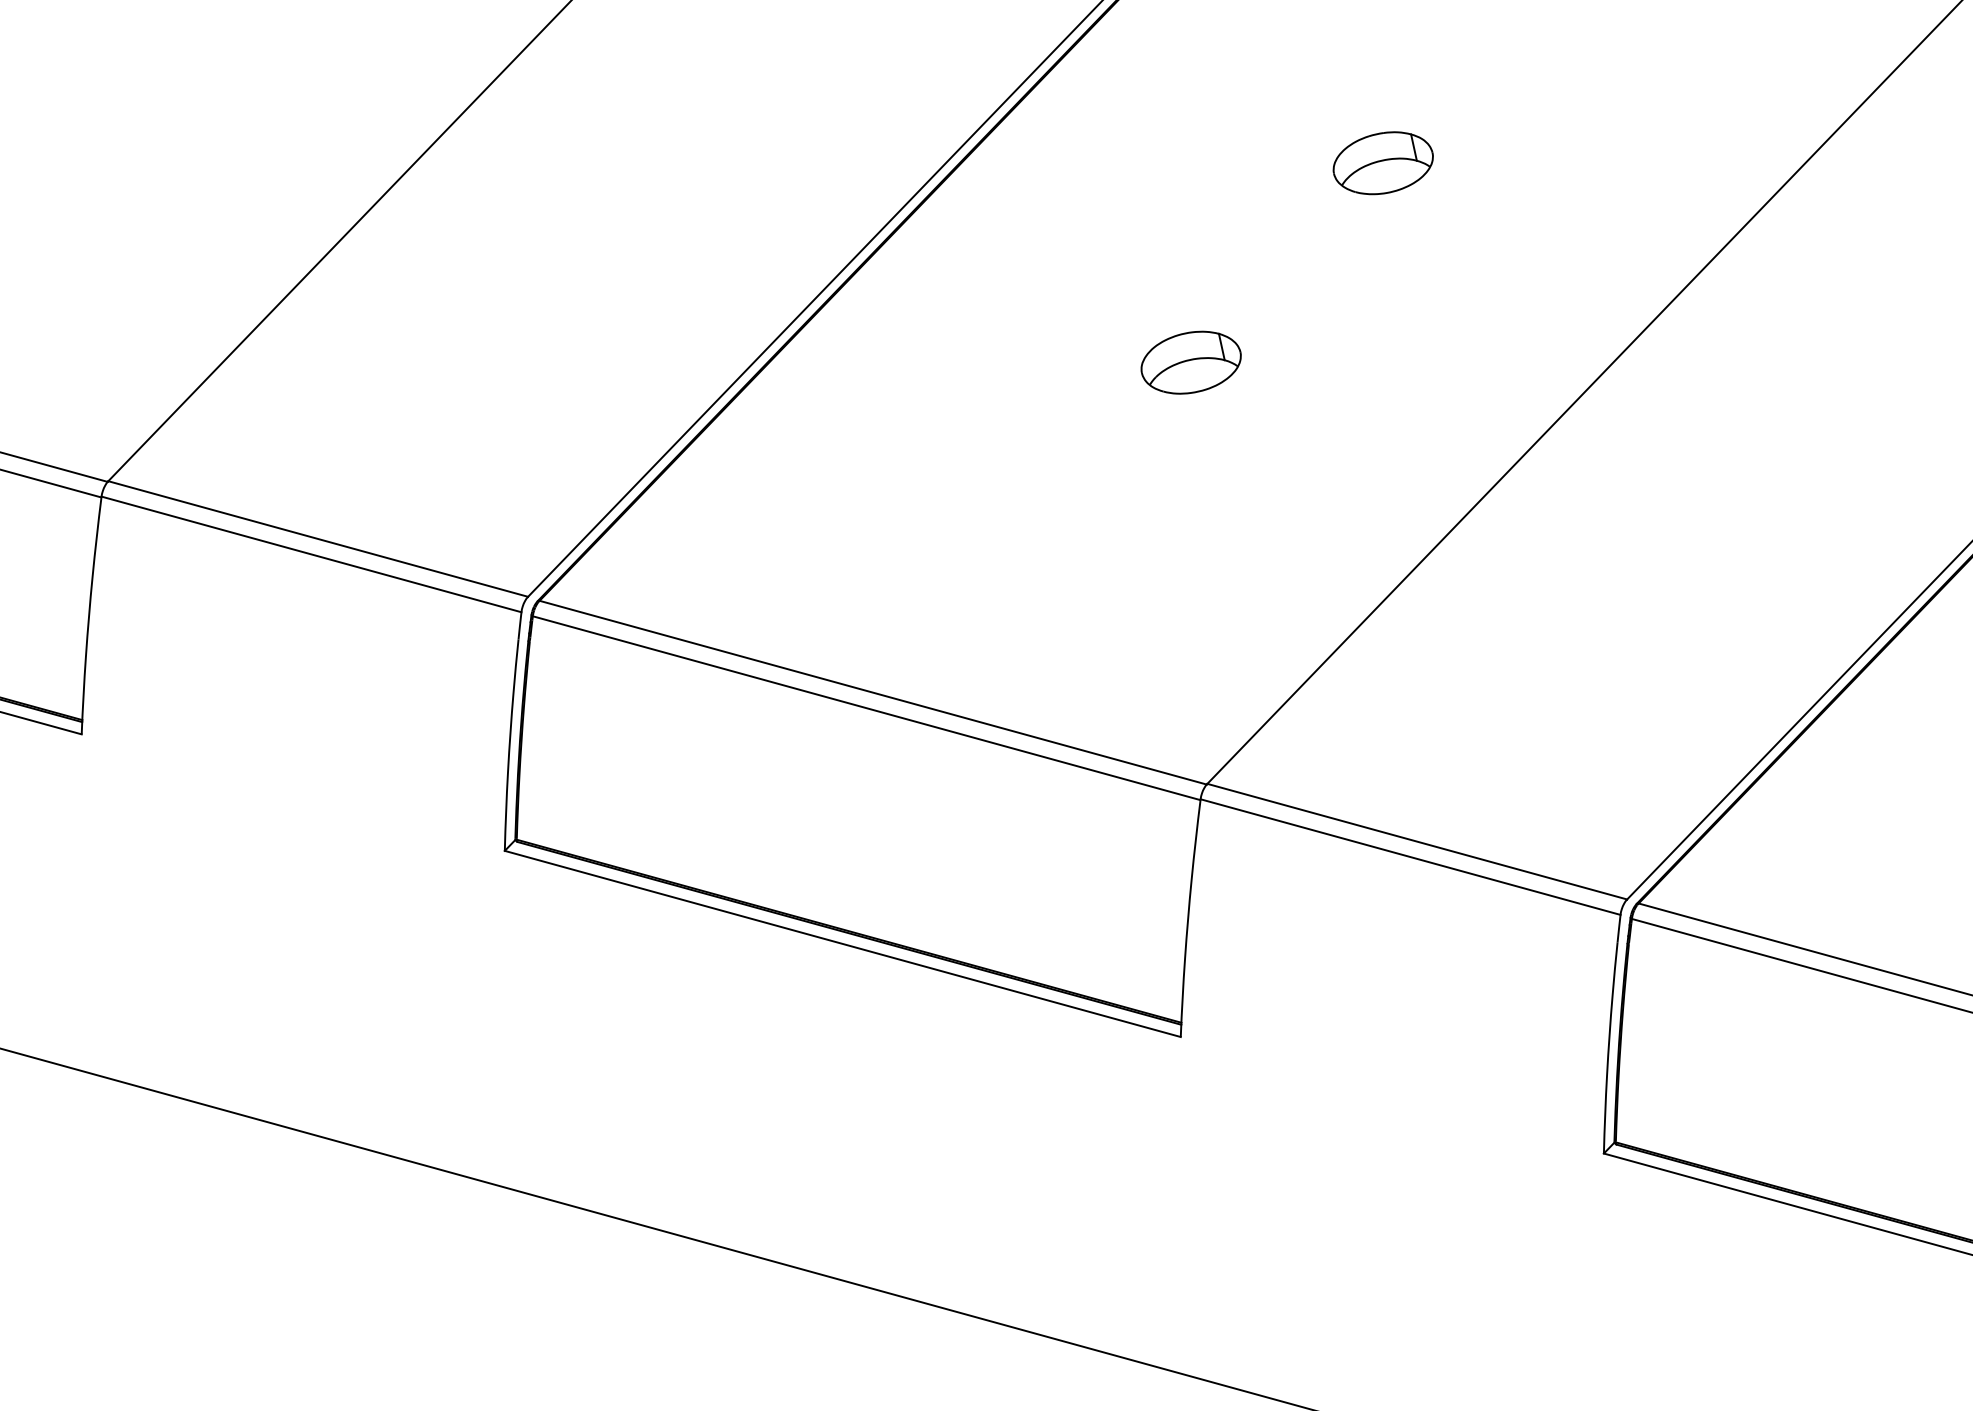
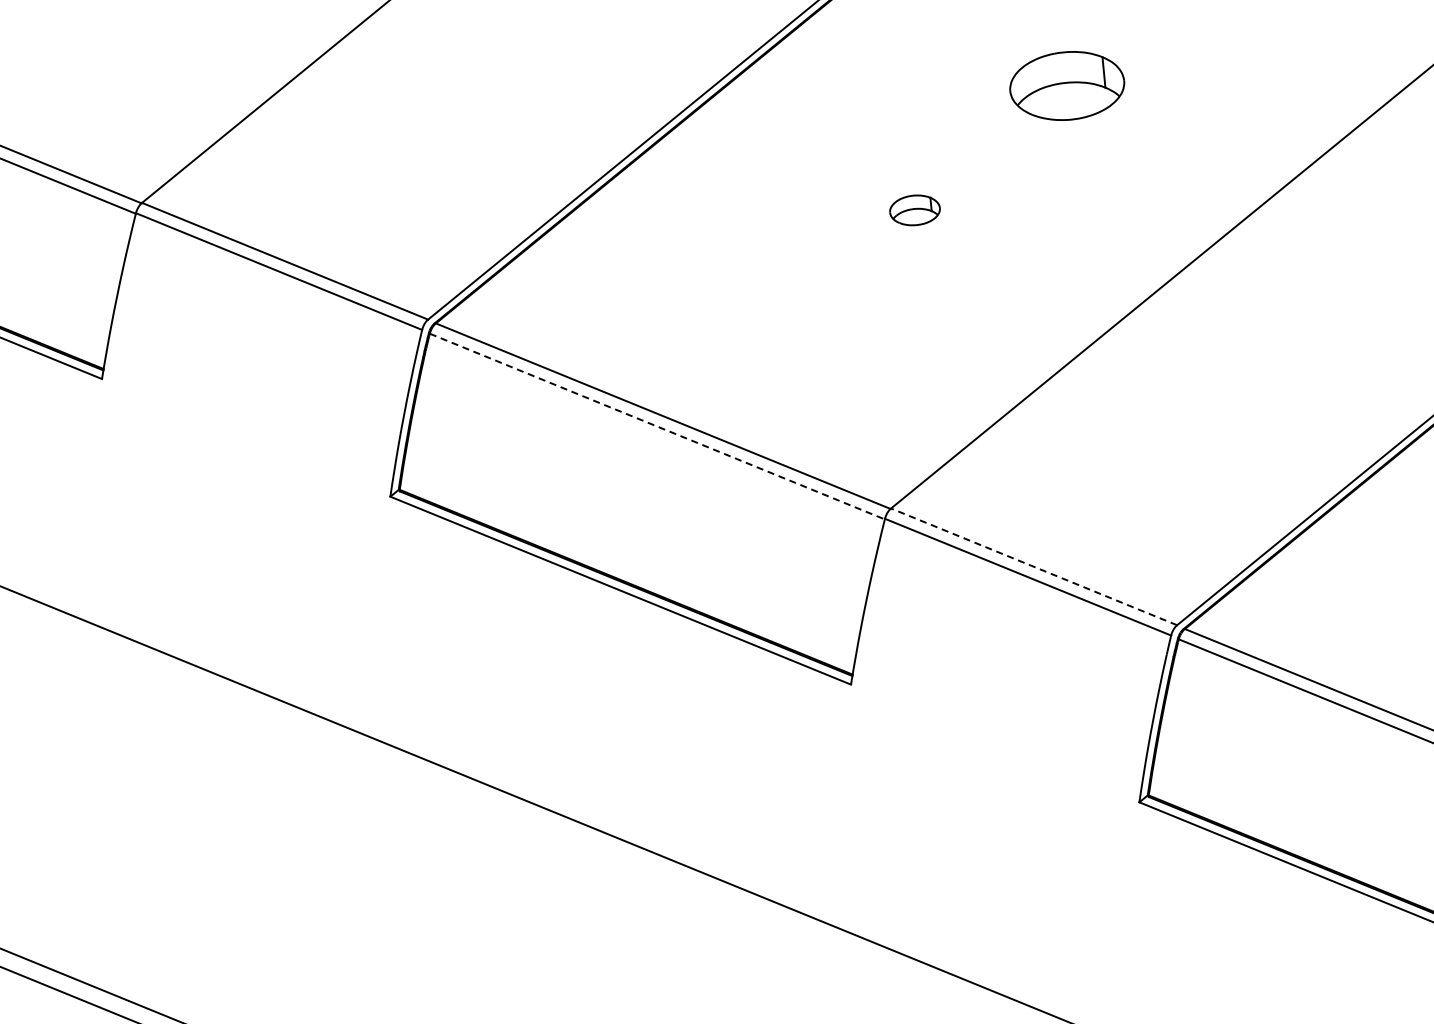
part: (1382, 162) -> (1066, 85), size x1.6
part: (1190, 362) -> (914, 210), size x0.7
line: (866, 708) -> (657, 426), solid -> dashed
line: (1416, 841) -> (1033, 566), solid -> dashed

